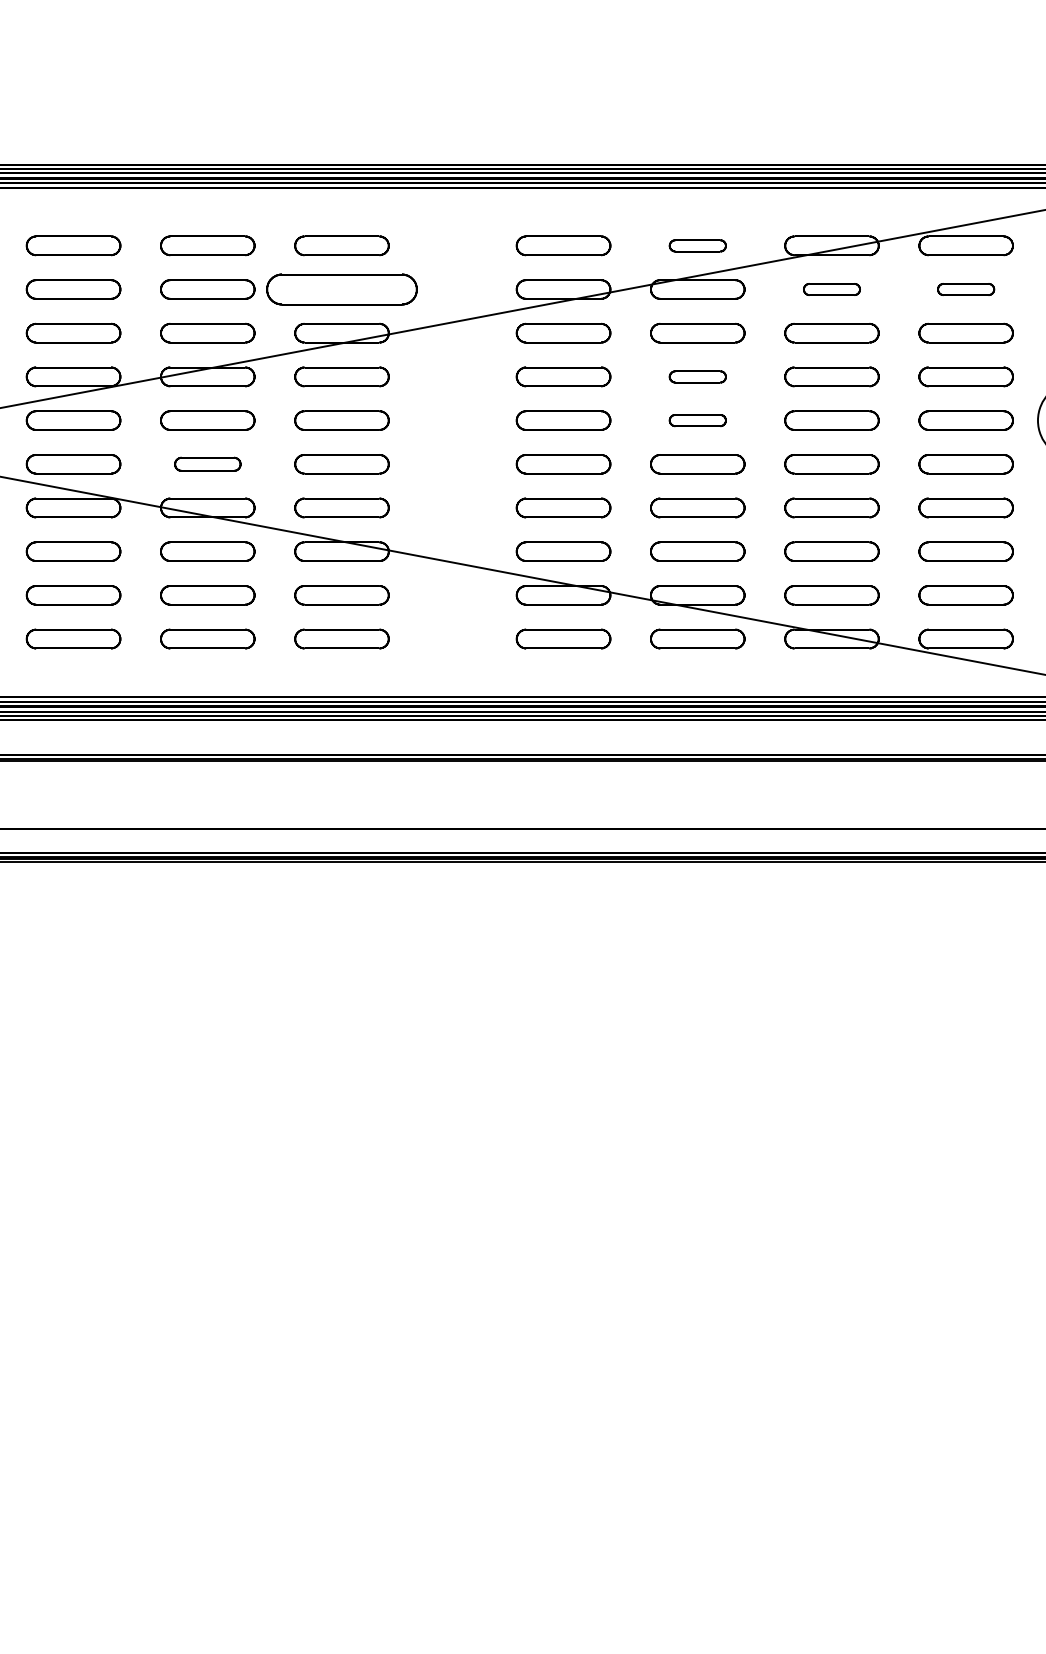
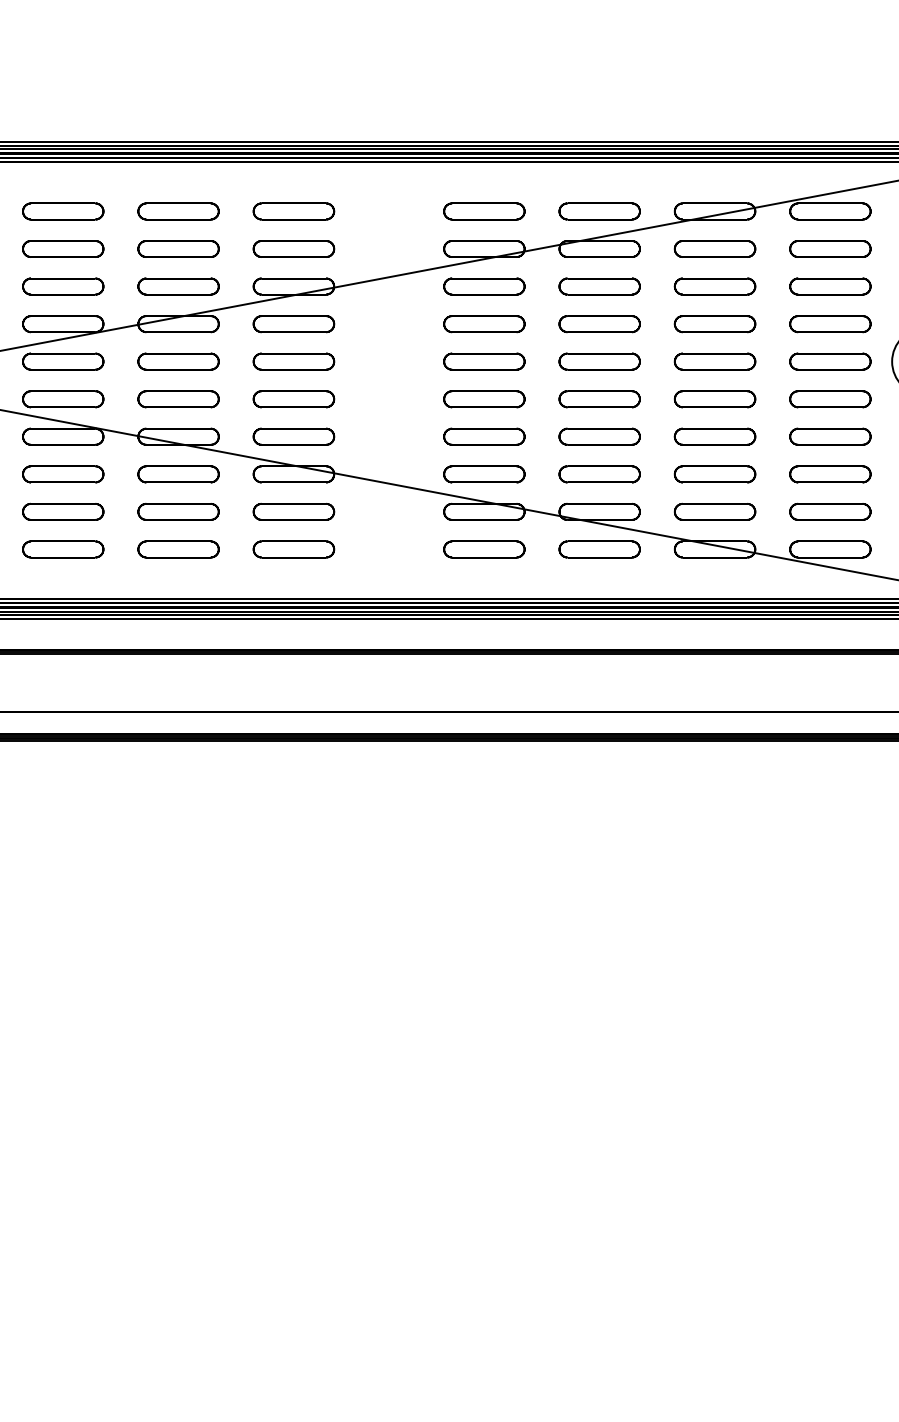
part: (697, 245) -> (599, 211), size x1.67
part: (341, 289) -> (293, 249), size x0.62
part: (831, 289) -> (714, 249), size x1.67
part: (965, 289) -> (829, 249), size x1.67
part: (697, 376) -> (599, 323), size x1.67
part: (697, 420) -> (599, 361), size x1.67
part: (207, 464) -> (178, 399), size x1.43

